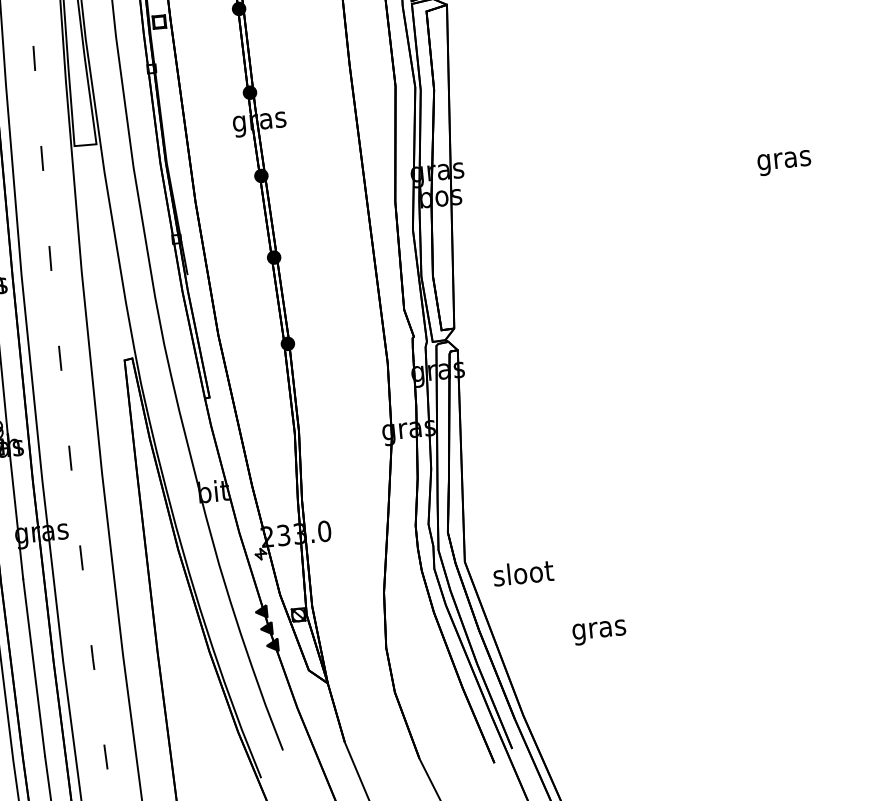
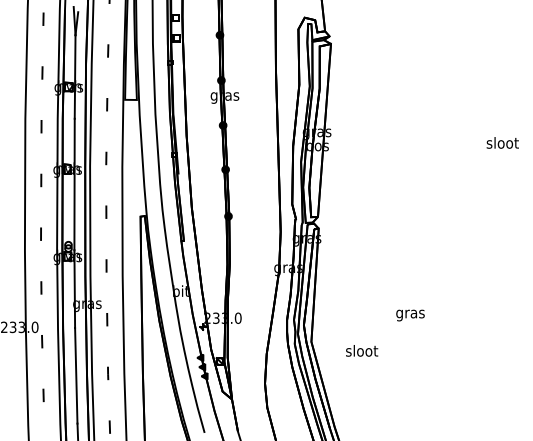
text: (783, 160) -> (502, 144), gras -> sloot
text: (524, 572) -> (362, 350), moved
text: (599, 632) -> (410, 315), moved

